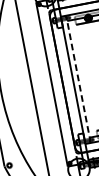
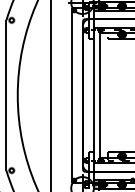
line: (78, 79) -> (99, 95), dashed -> solid

